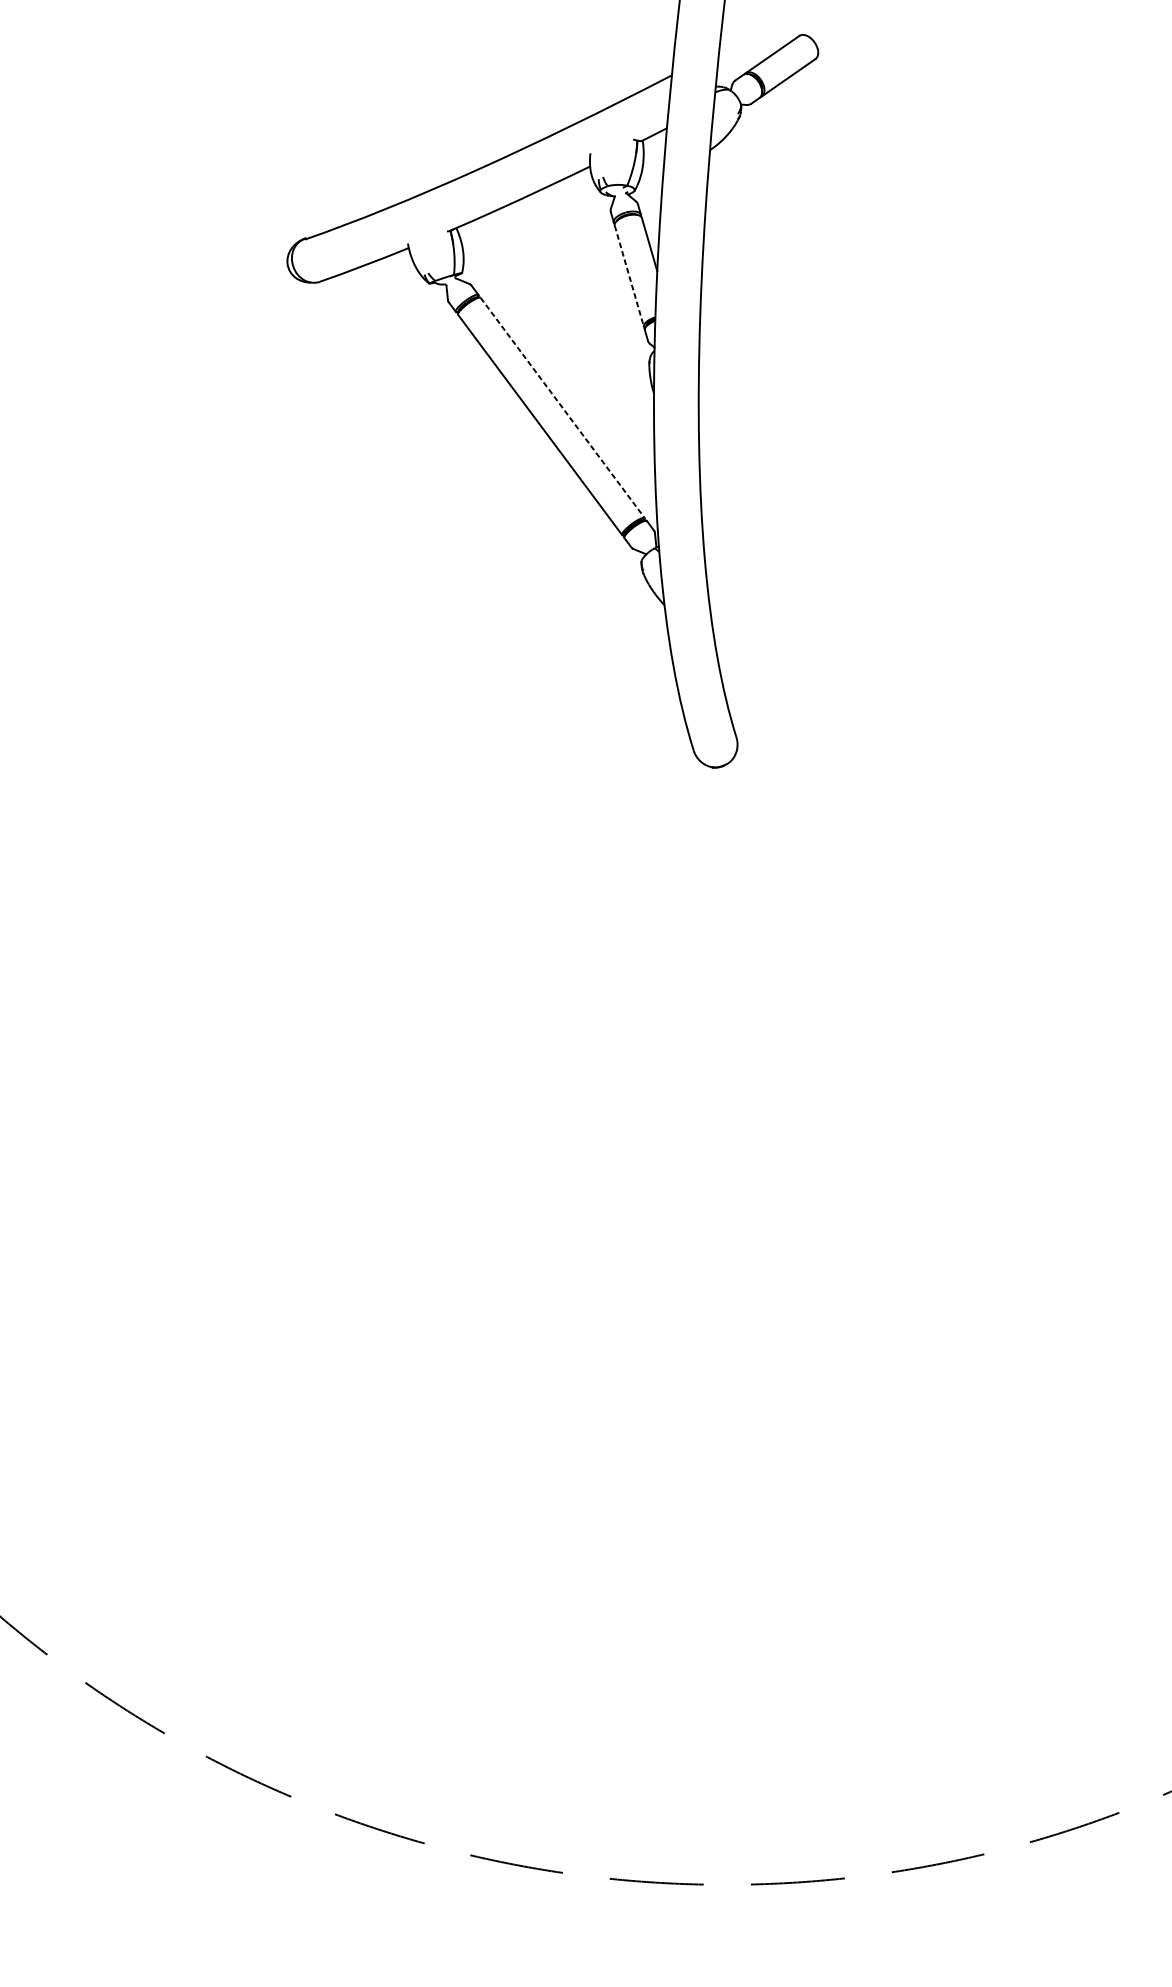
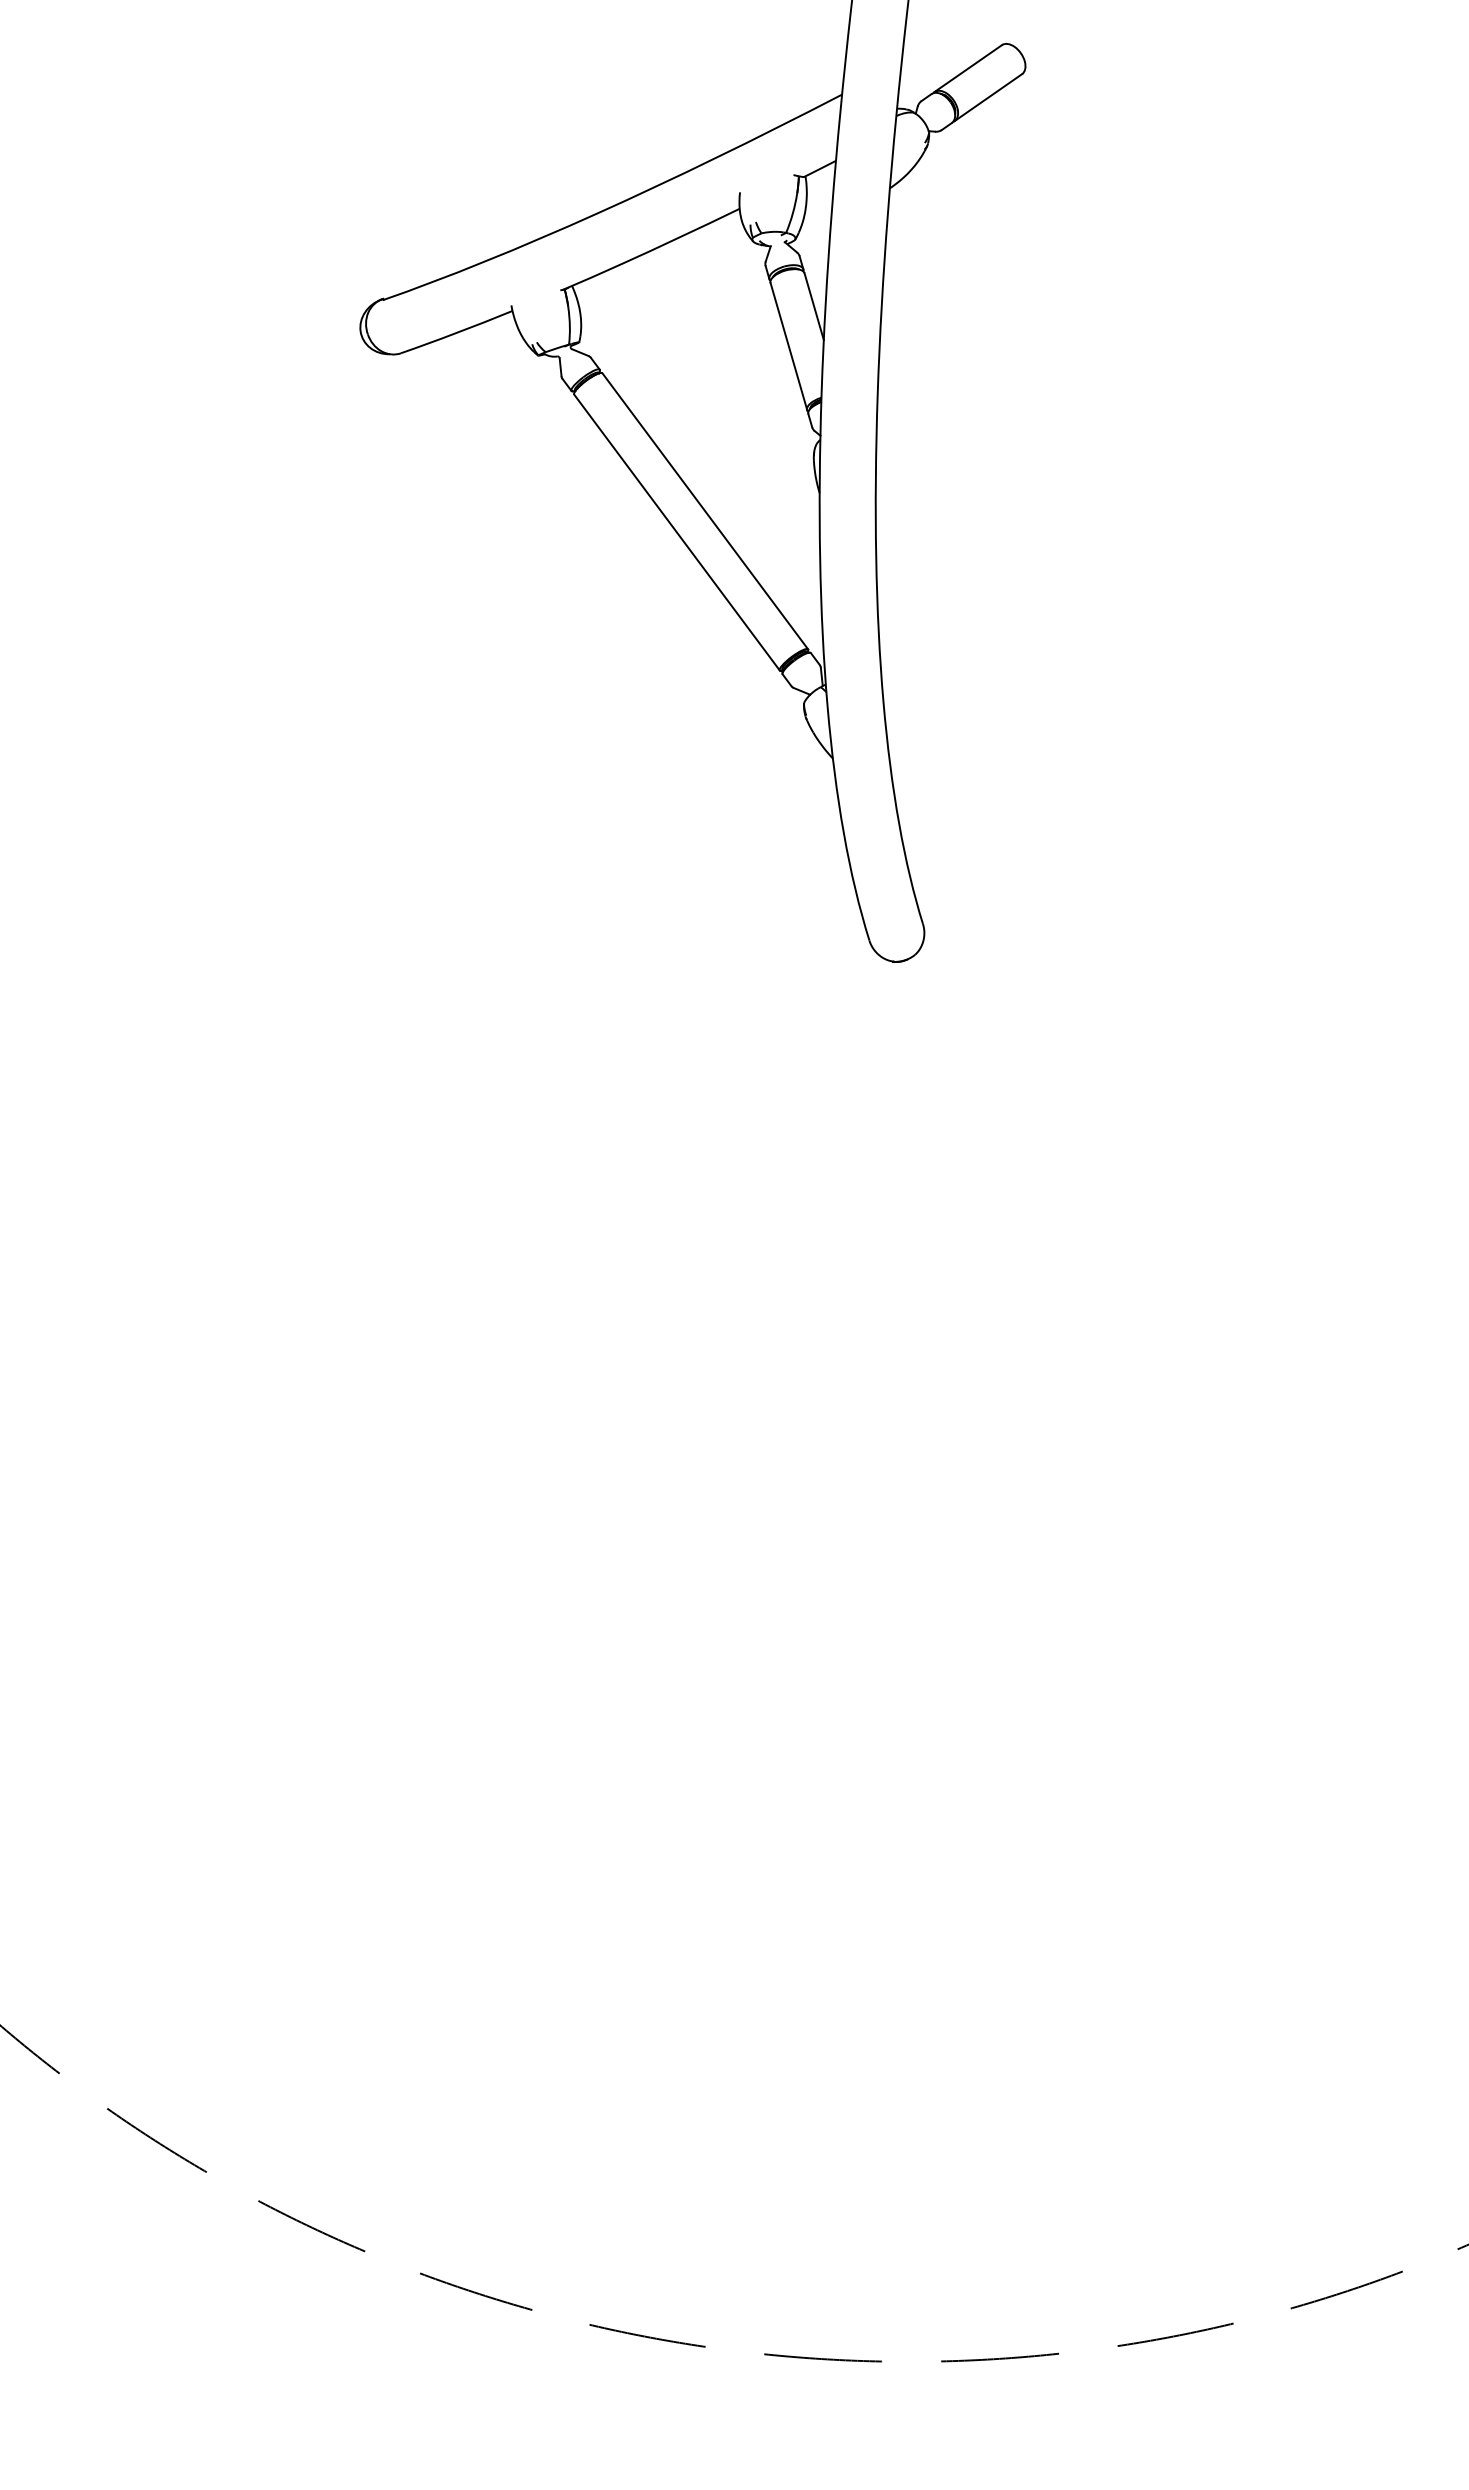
line: (629, 277) -> (789, 347), dashed -> solid
line: (562, 408) -> (705, 511), dashed -> solid

